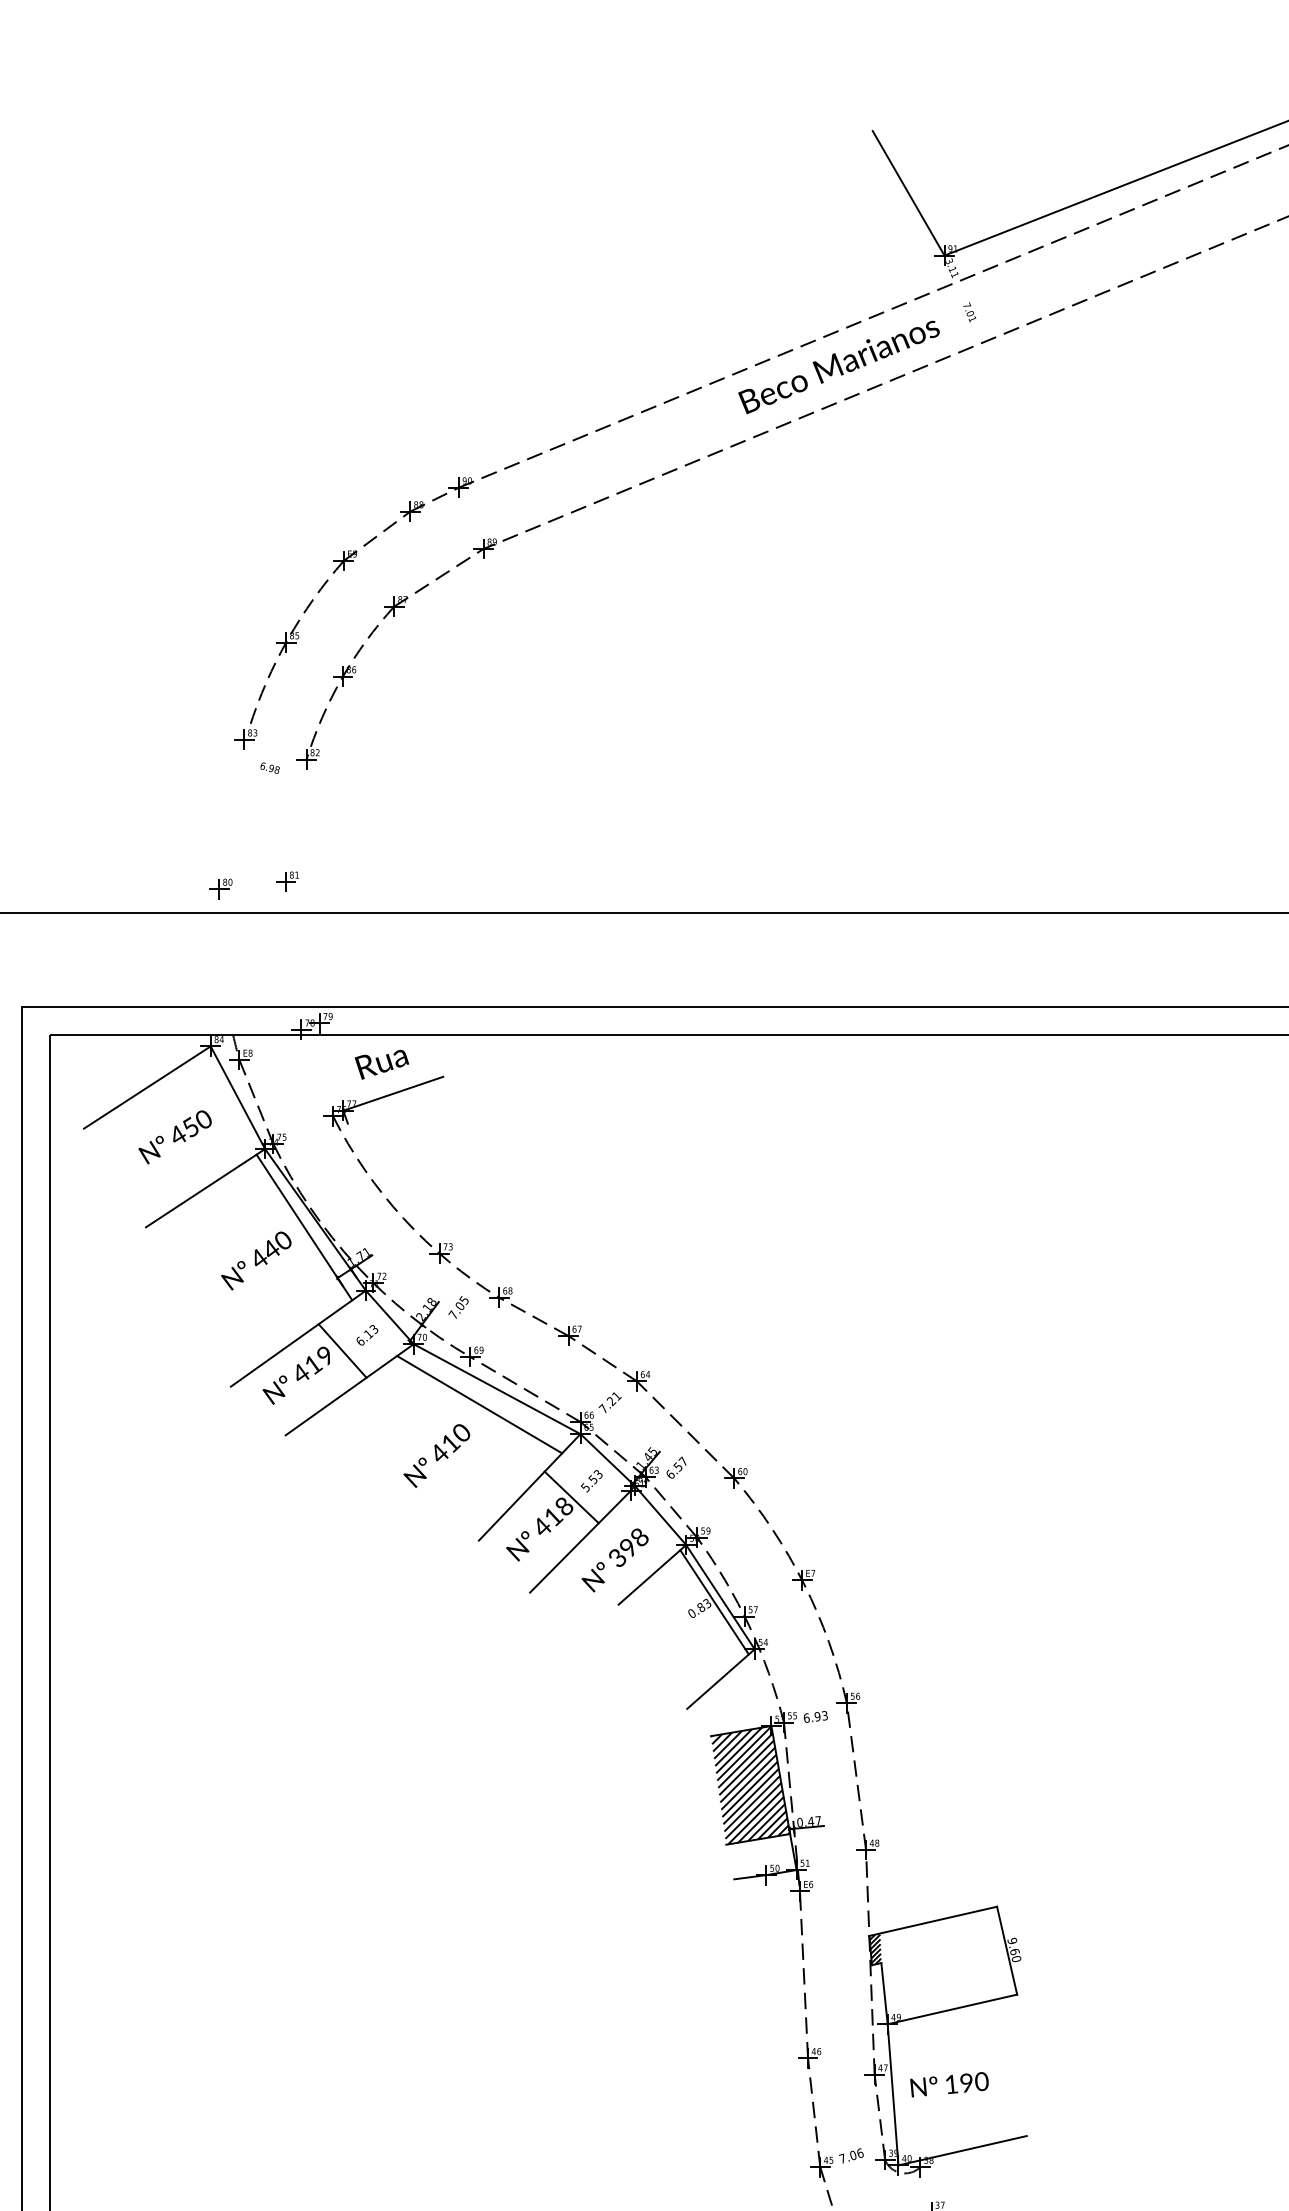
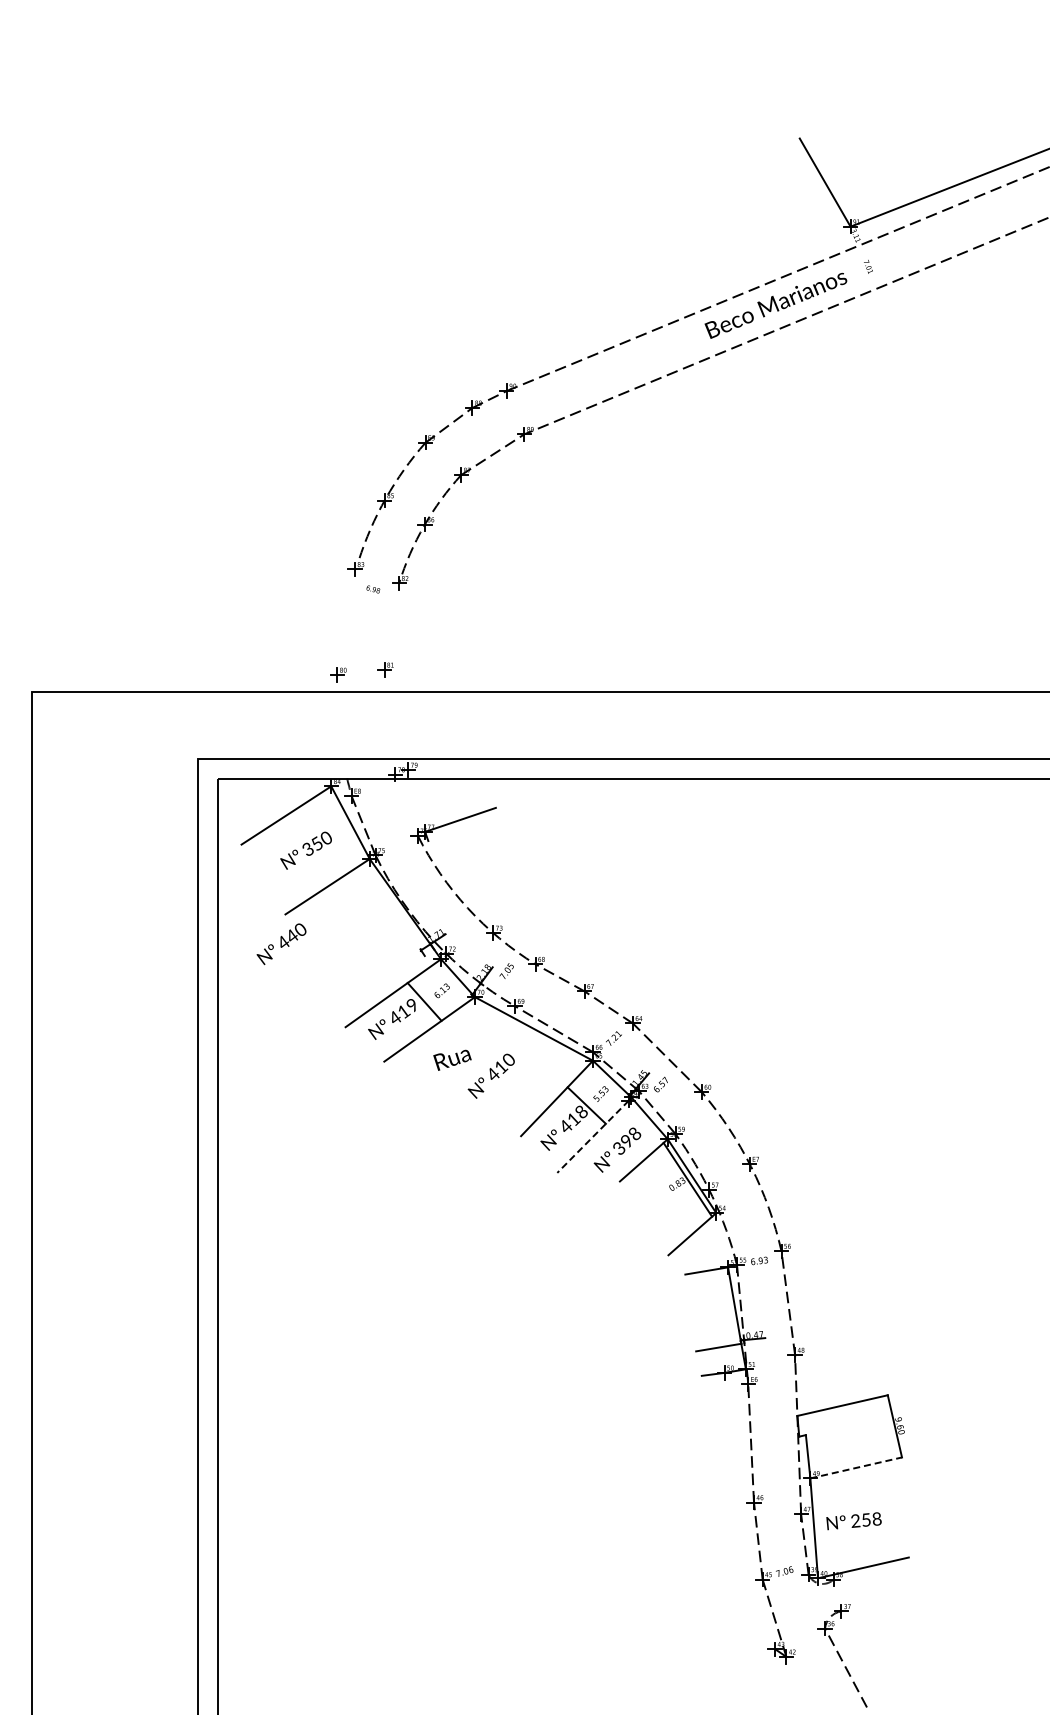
text: (382, 1063) -> (452, 1059), moved
text: (177, 1134) -> (307, 848), 450 -> 350
line: (304, 1227) -> (397, 914), removed
text: (256, 1261) -> (281, 944), moved
line: (479, 1404) -> (521, 1039), removed
line: (581, 1541) -> (593, 1136), solid -> dashed
hatch: (750, 1785) -> (713, 1309), removed
hatch: (875, 1949) -> (801, 1425), removed
line: (952, 2008) -> (856, 1467), solid -> dashed
text: (966, 2083) -> (866, 1520), 190 -> 258

